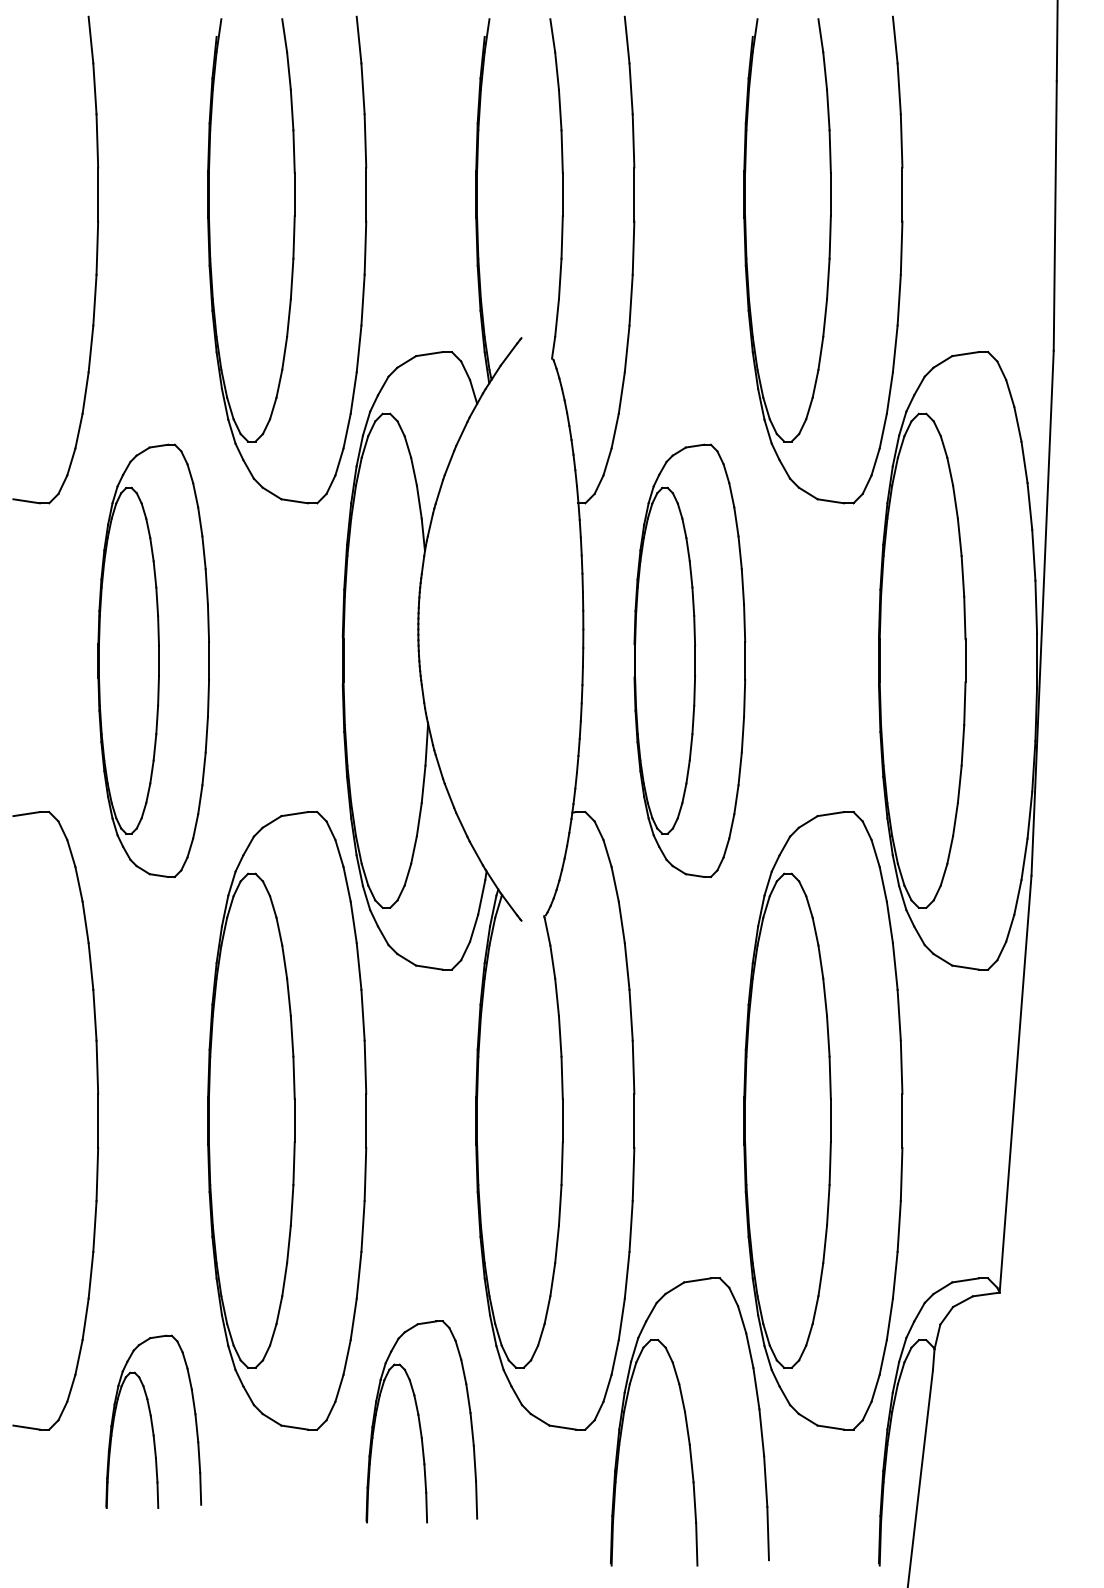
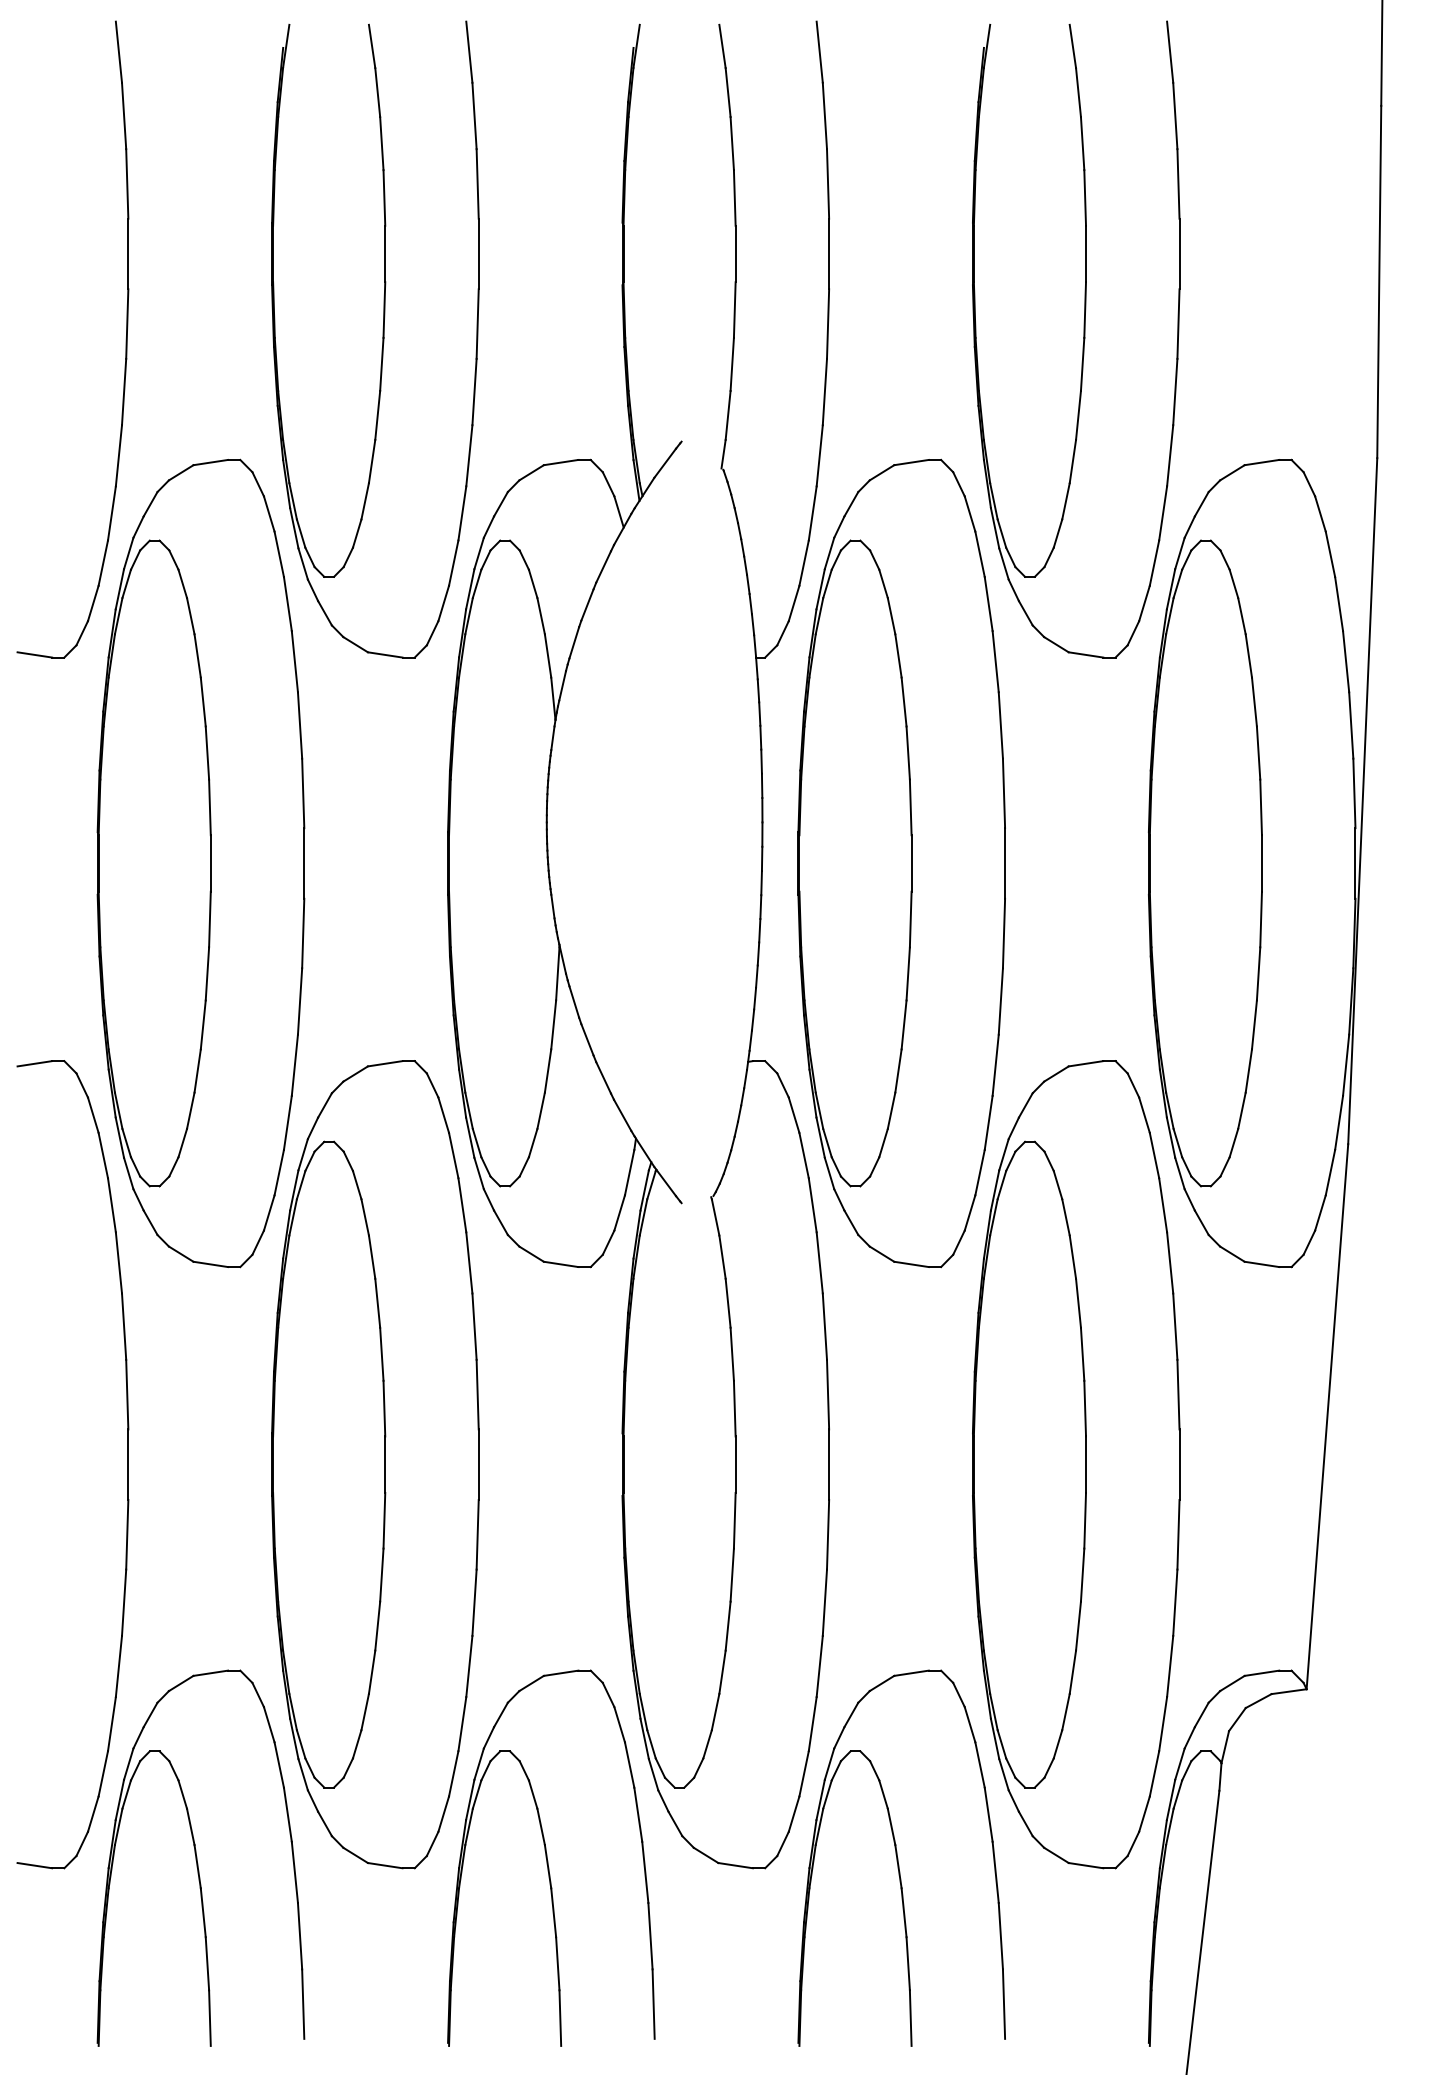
part: (153, 660) -> (200, 863), size x1.43
part: (689, 660) -> (901, 863), size x1.43
part: (153, 1421) -> (200, 1857), size x1.67
part: (421, 1421) -> (551, 1857), size x1.43

